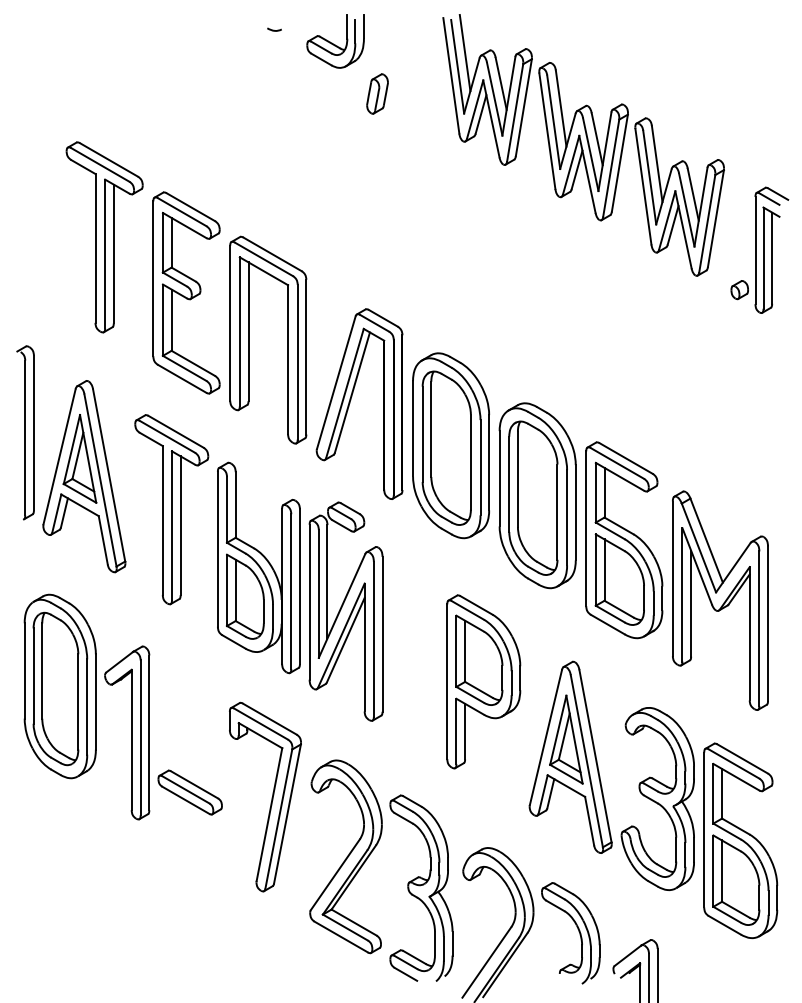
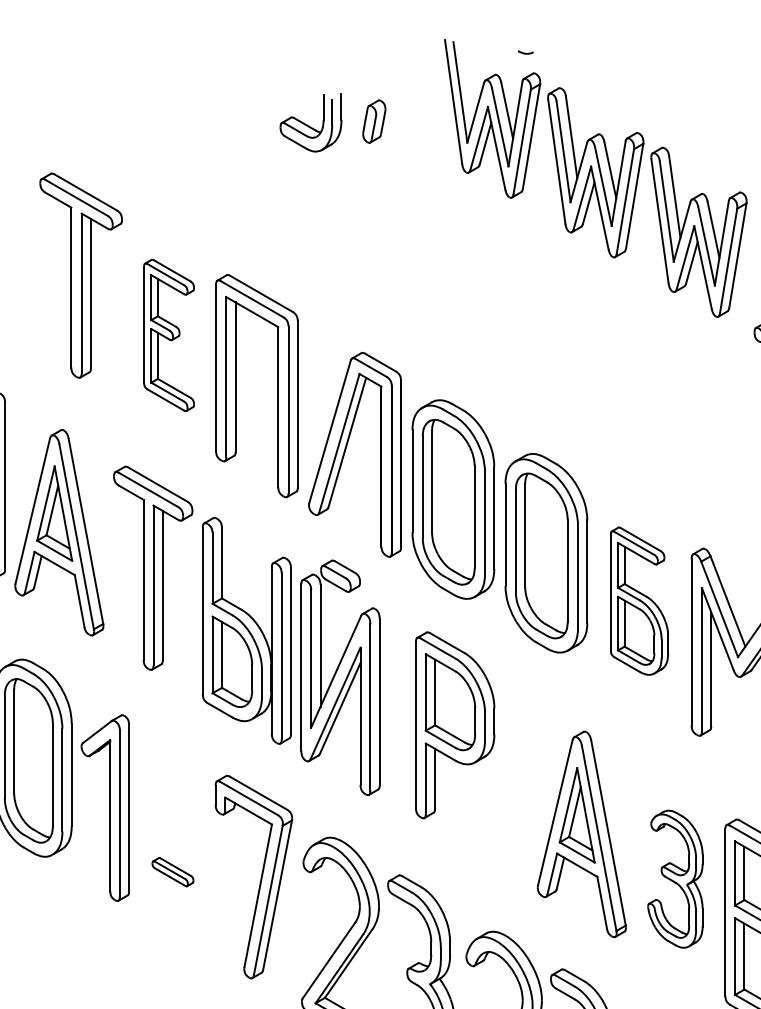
curve: (274, 29) -> (525, 52), moved
part: (335, 41) -> (310, 123), moved
line: (464, 52) -> (467, 77), removed
part: (186, 292) -> (169, 334), size x0.7
part: (624, 540) -> (639, 601), size x0.7
part: (483, 681) -> (454, 724), moved
part: (189, 792) -> (172, 872), size x0.6
part: (657, 799) -> (675, 879), size x0.7

